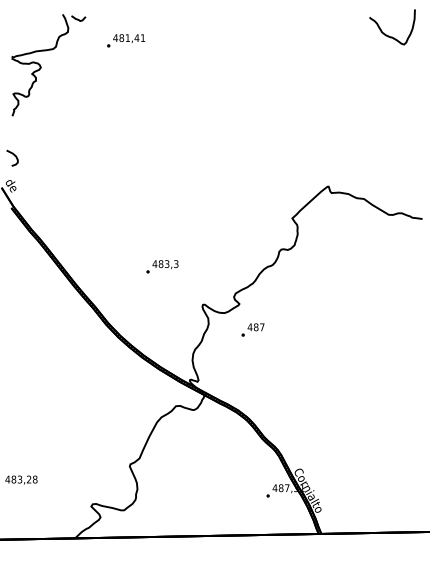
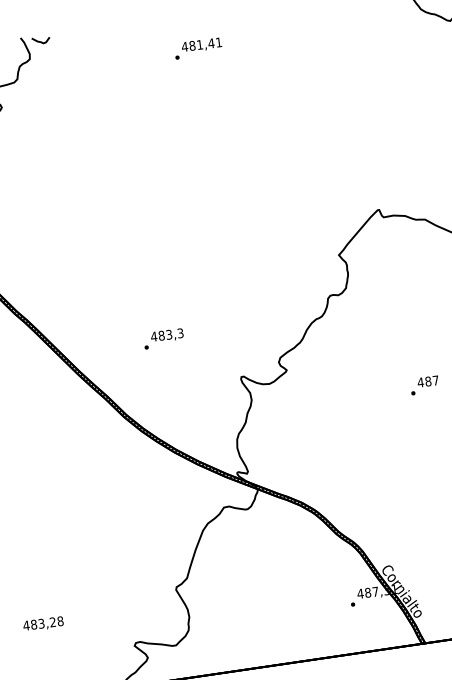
text: (126, 40) -> (198, 48), moved
text: (162, 266) -> (163, 338), moved
text: (252, 329) -> (424, 384), moved

